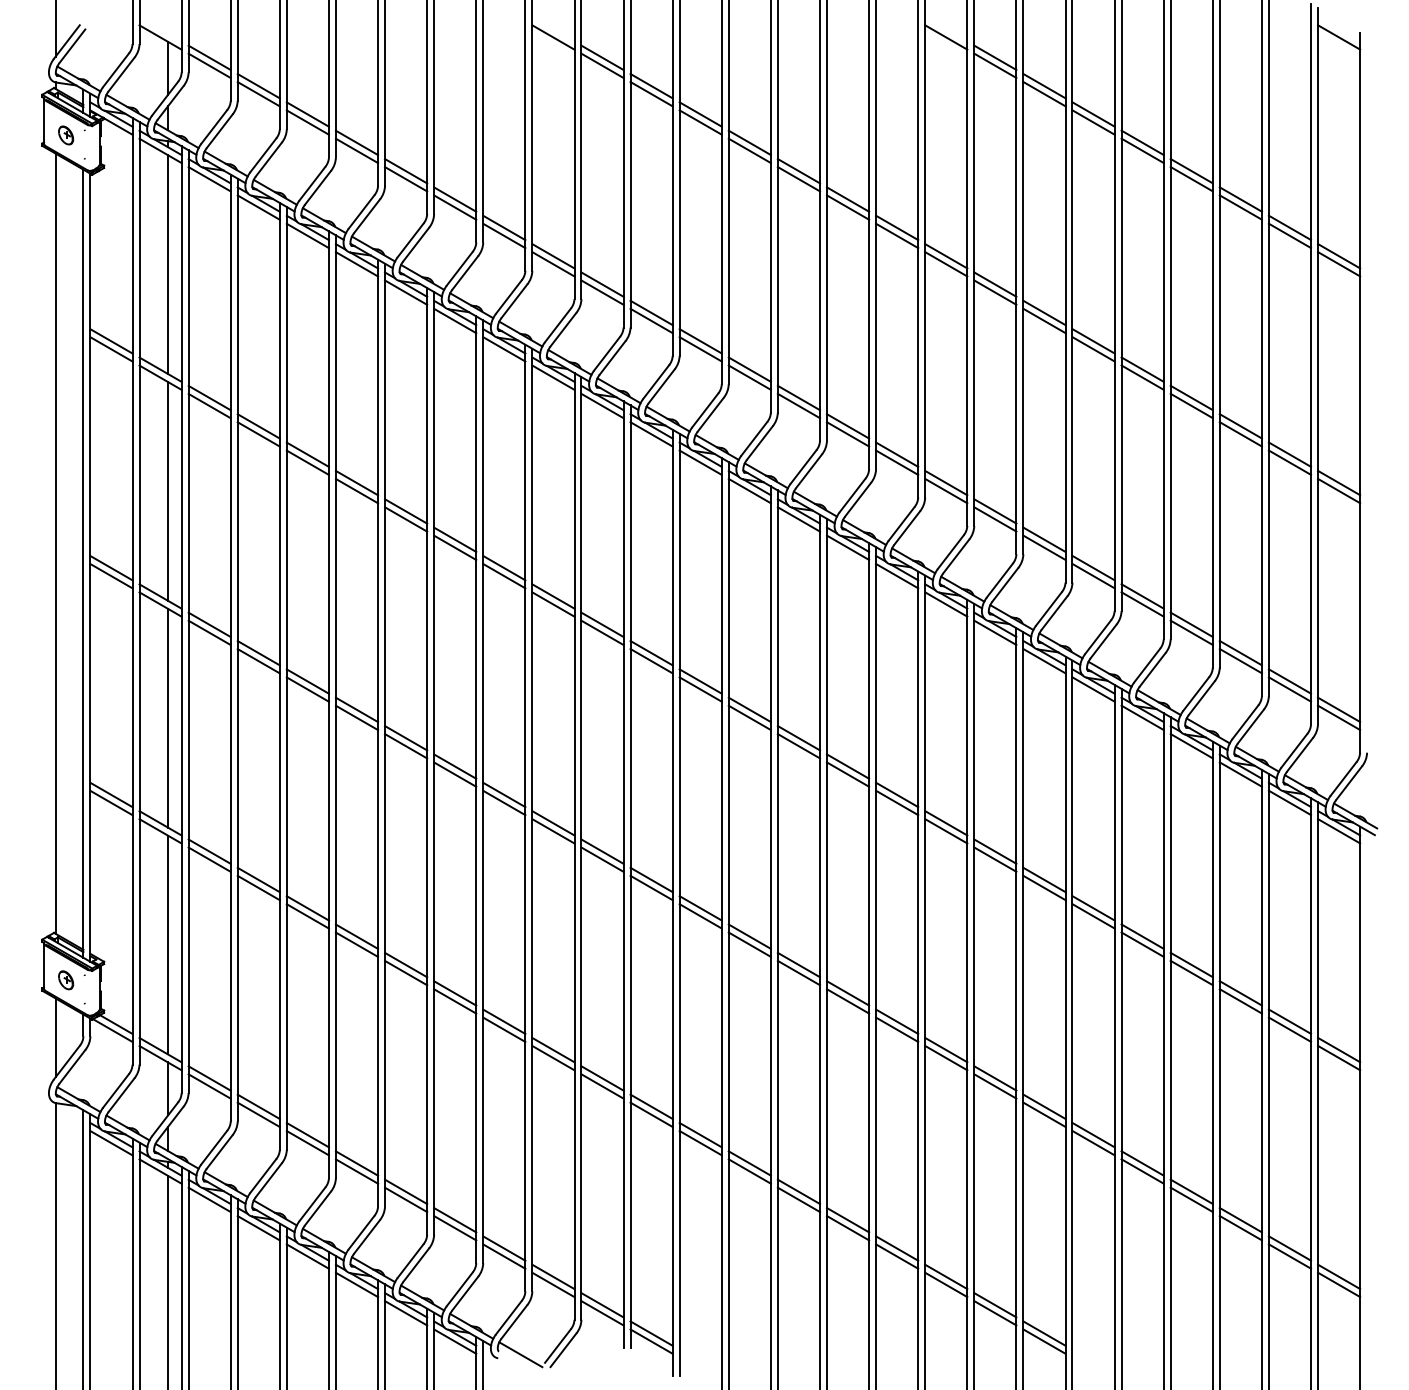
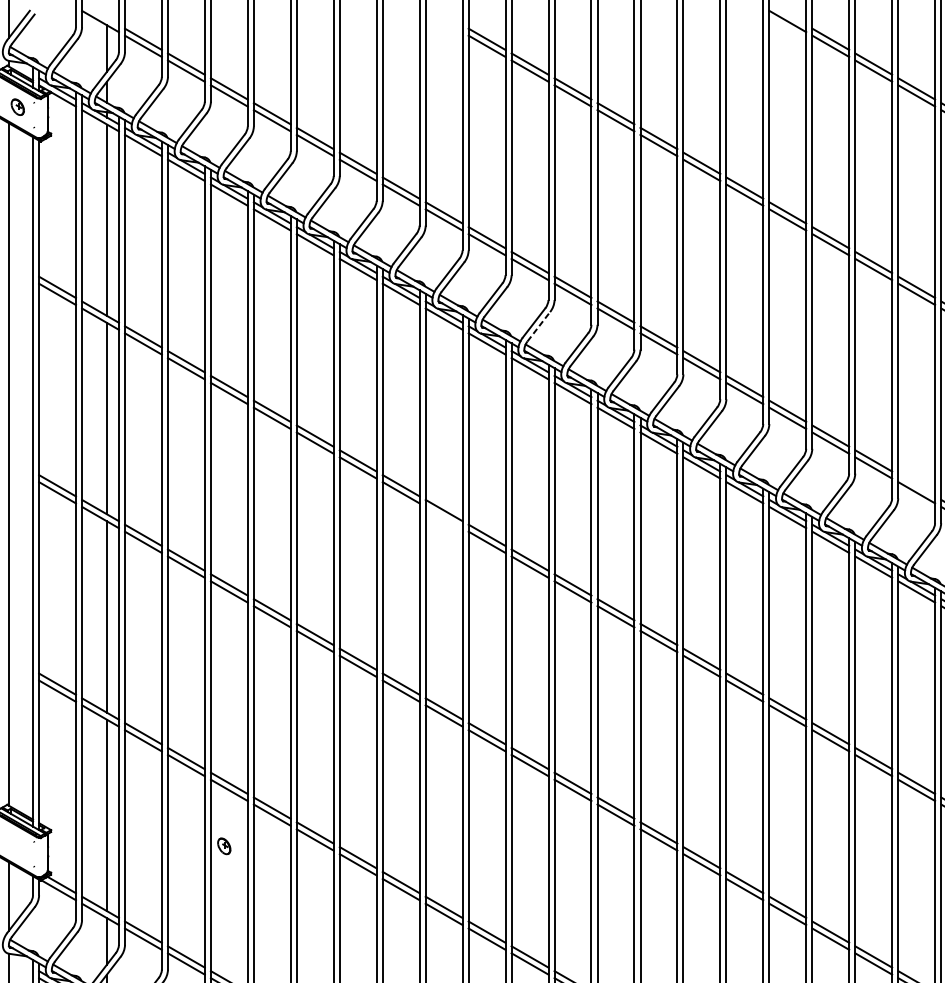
line: (553, 37) -> (444, 21), removed
line: (661, 386) -> (538, 326), solid -> dashed
line: (1093, 567) -> (916, 485), removed
line: (553, 604) -> (444, 517), removed
part: (66, 980) -> (224, 846), moved

